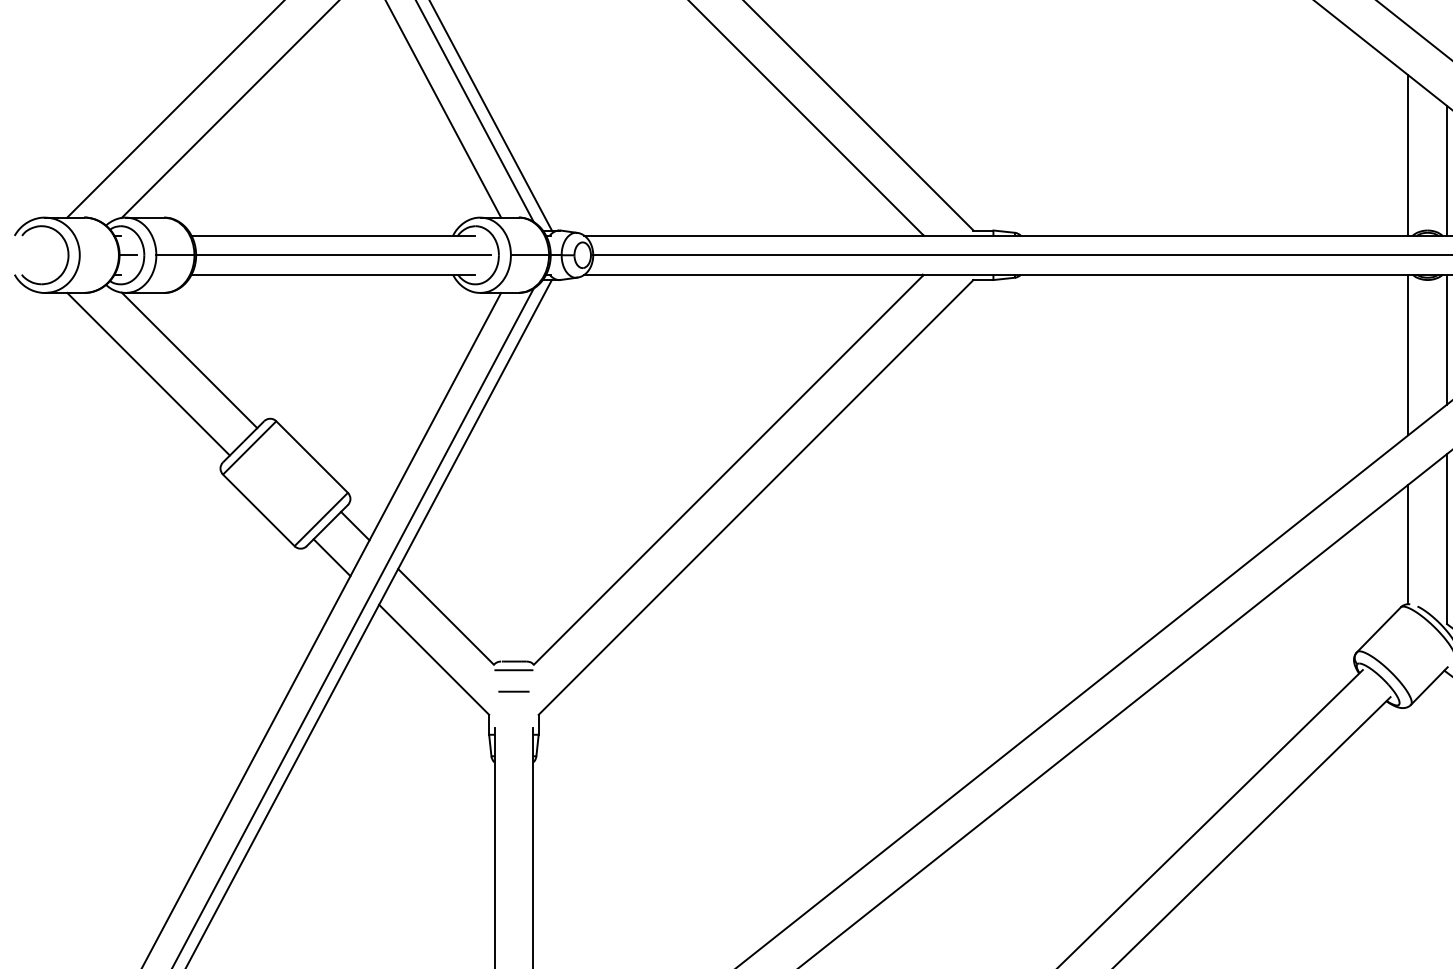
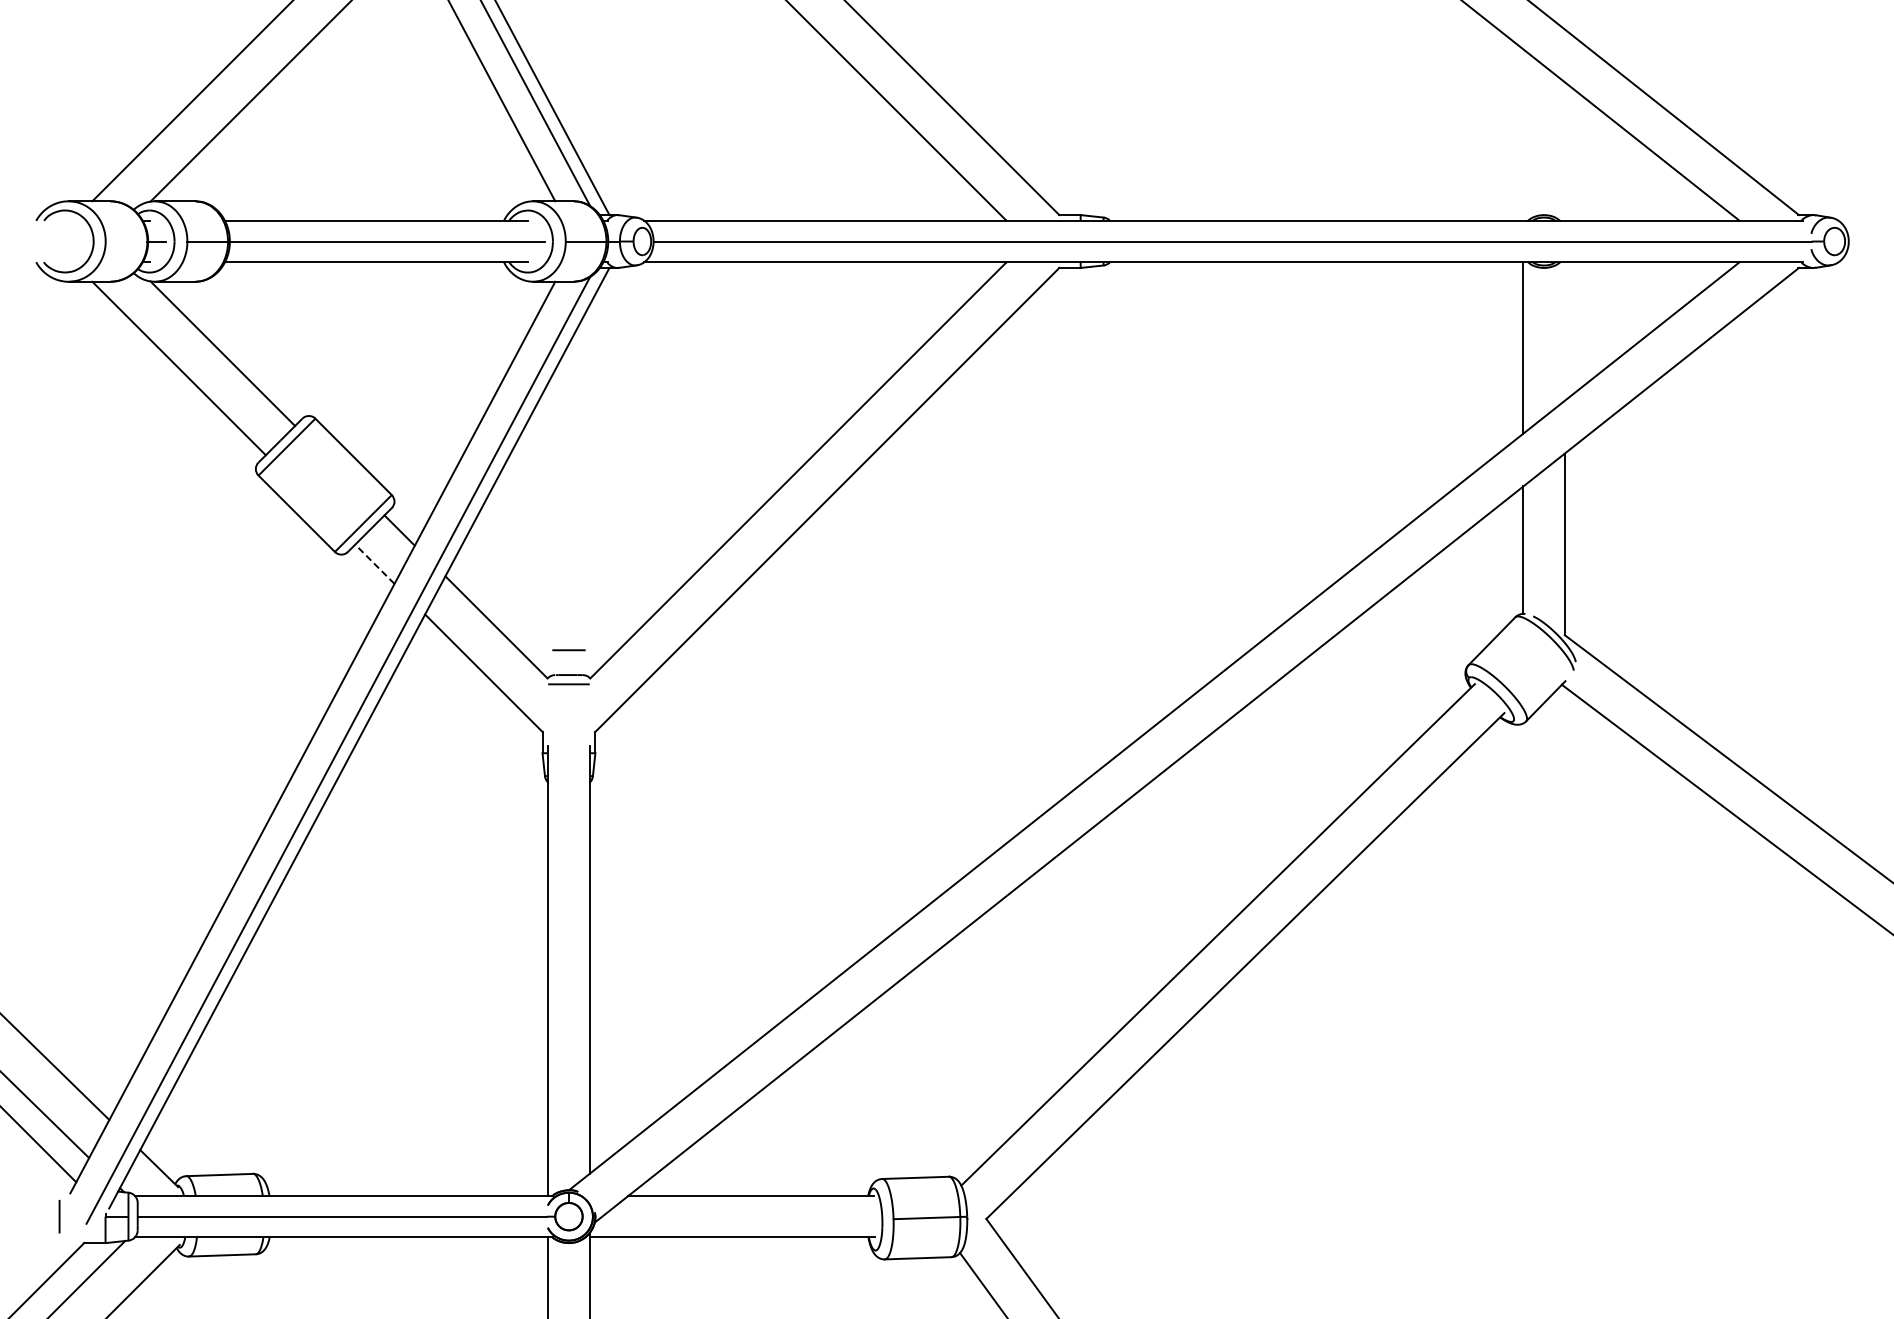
line: (1408, 154) -> (1523, 134), removed
line: (1446, 170) -> (1564, 151), removed
line: (1446, 339) -> (1564, 331), removed
line: (331, 557) -> (374, 564), solid -> dashed
line: (513, 691) -> (568, 650), moved

